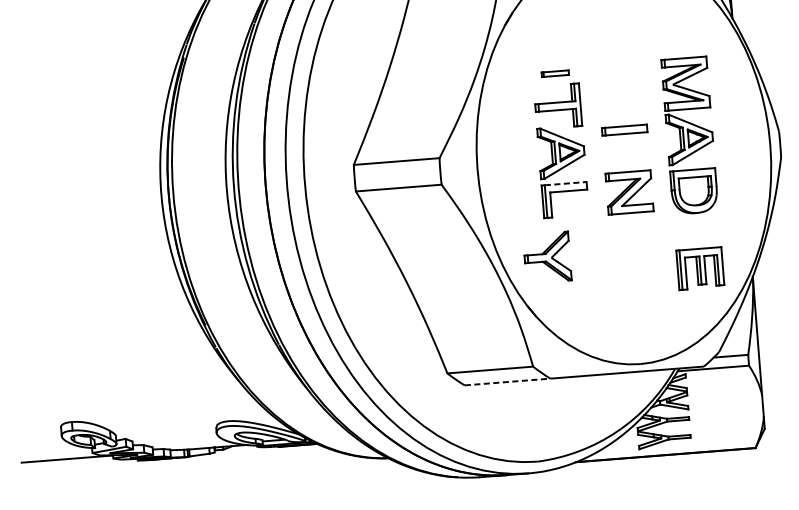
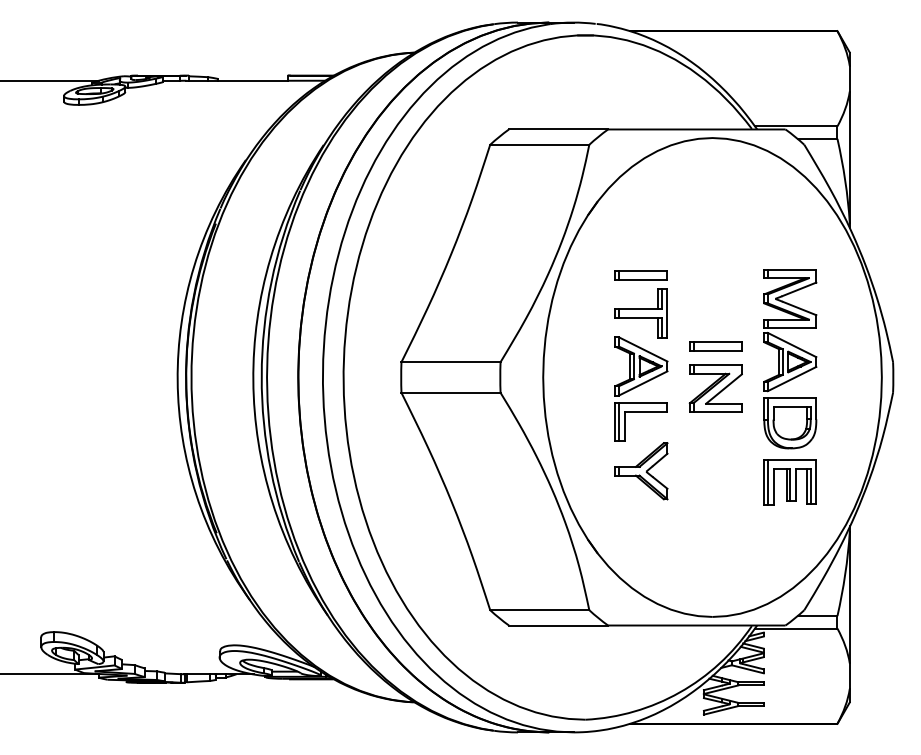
part: (554, 73) -> (640, 275), size x1.67
line: (565, 183) -> (643, 402), dashed -> solid
part: (629, 192) -> (715, 388), moved
part: (547, 257) -> (641, 471), moved
part: (699, 268) -> (789, 482), moved
line: (507, 382) -> (558, 625), dashed -> solid

